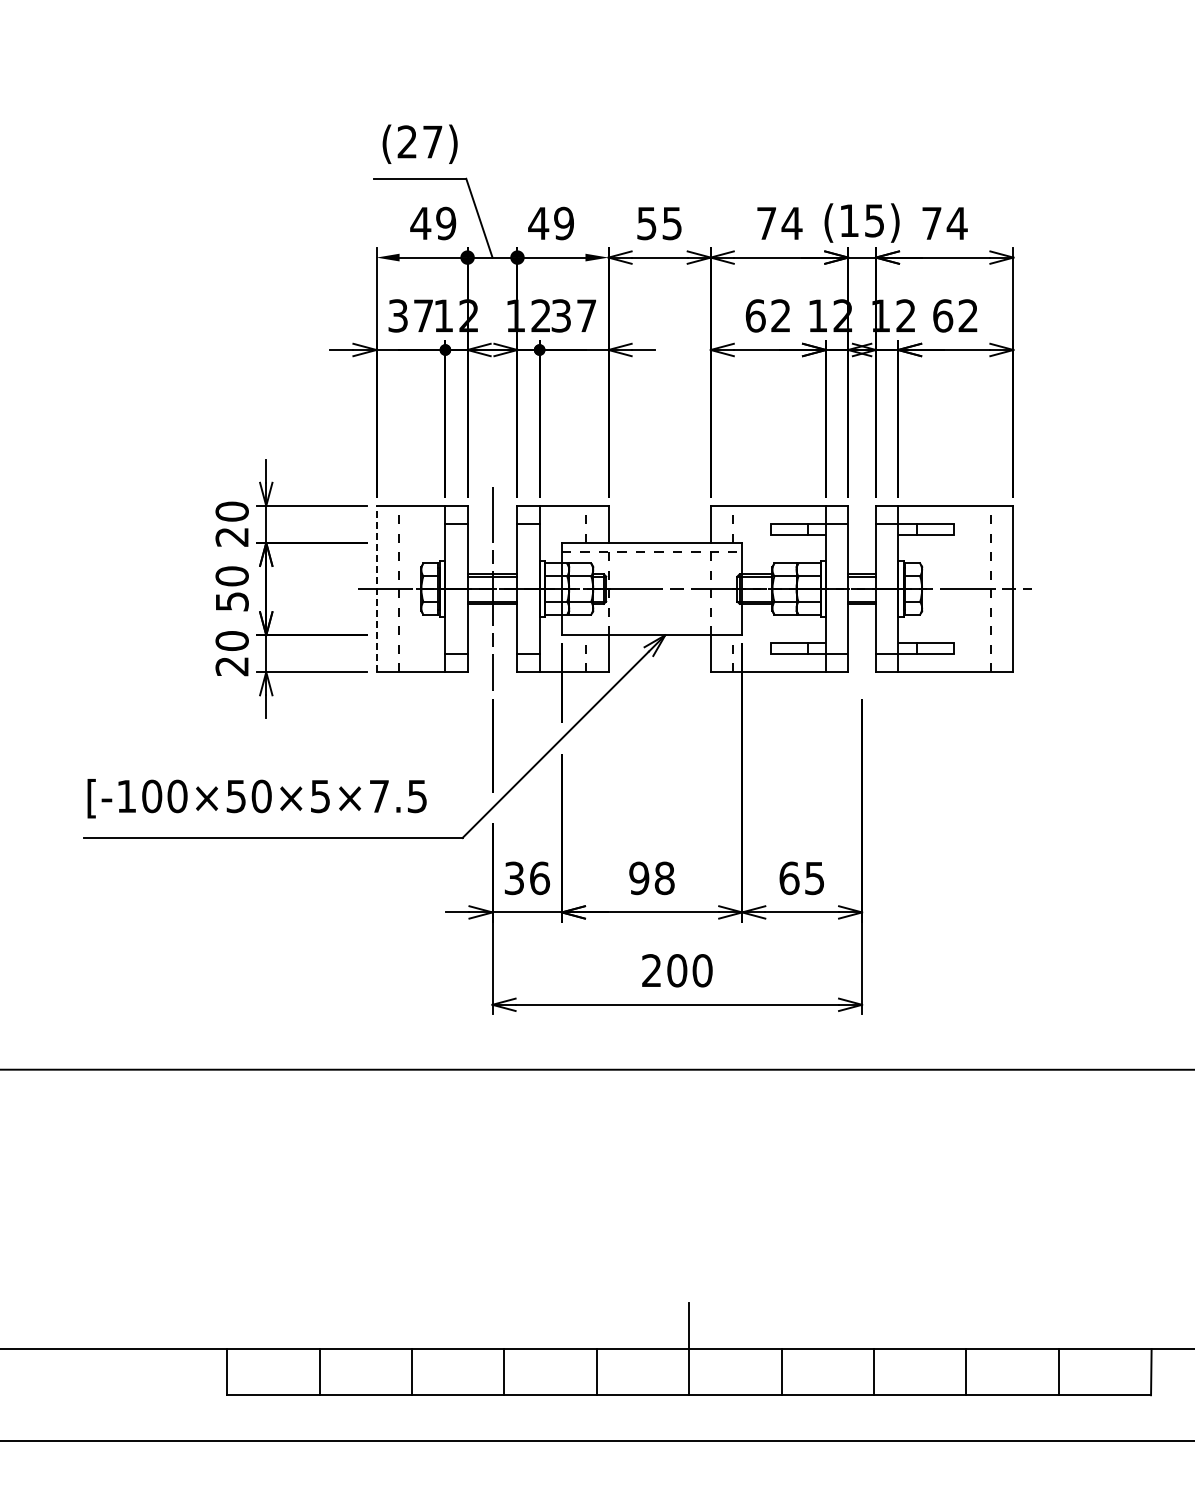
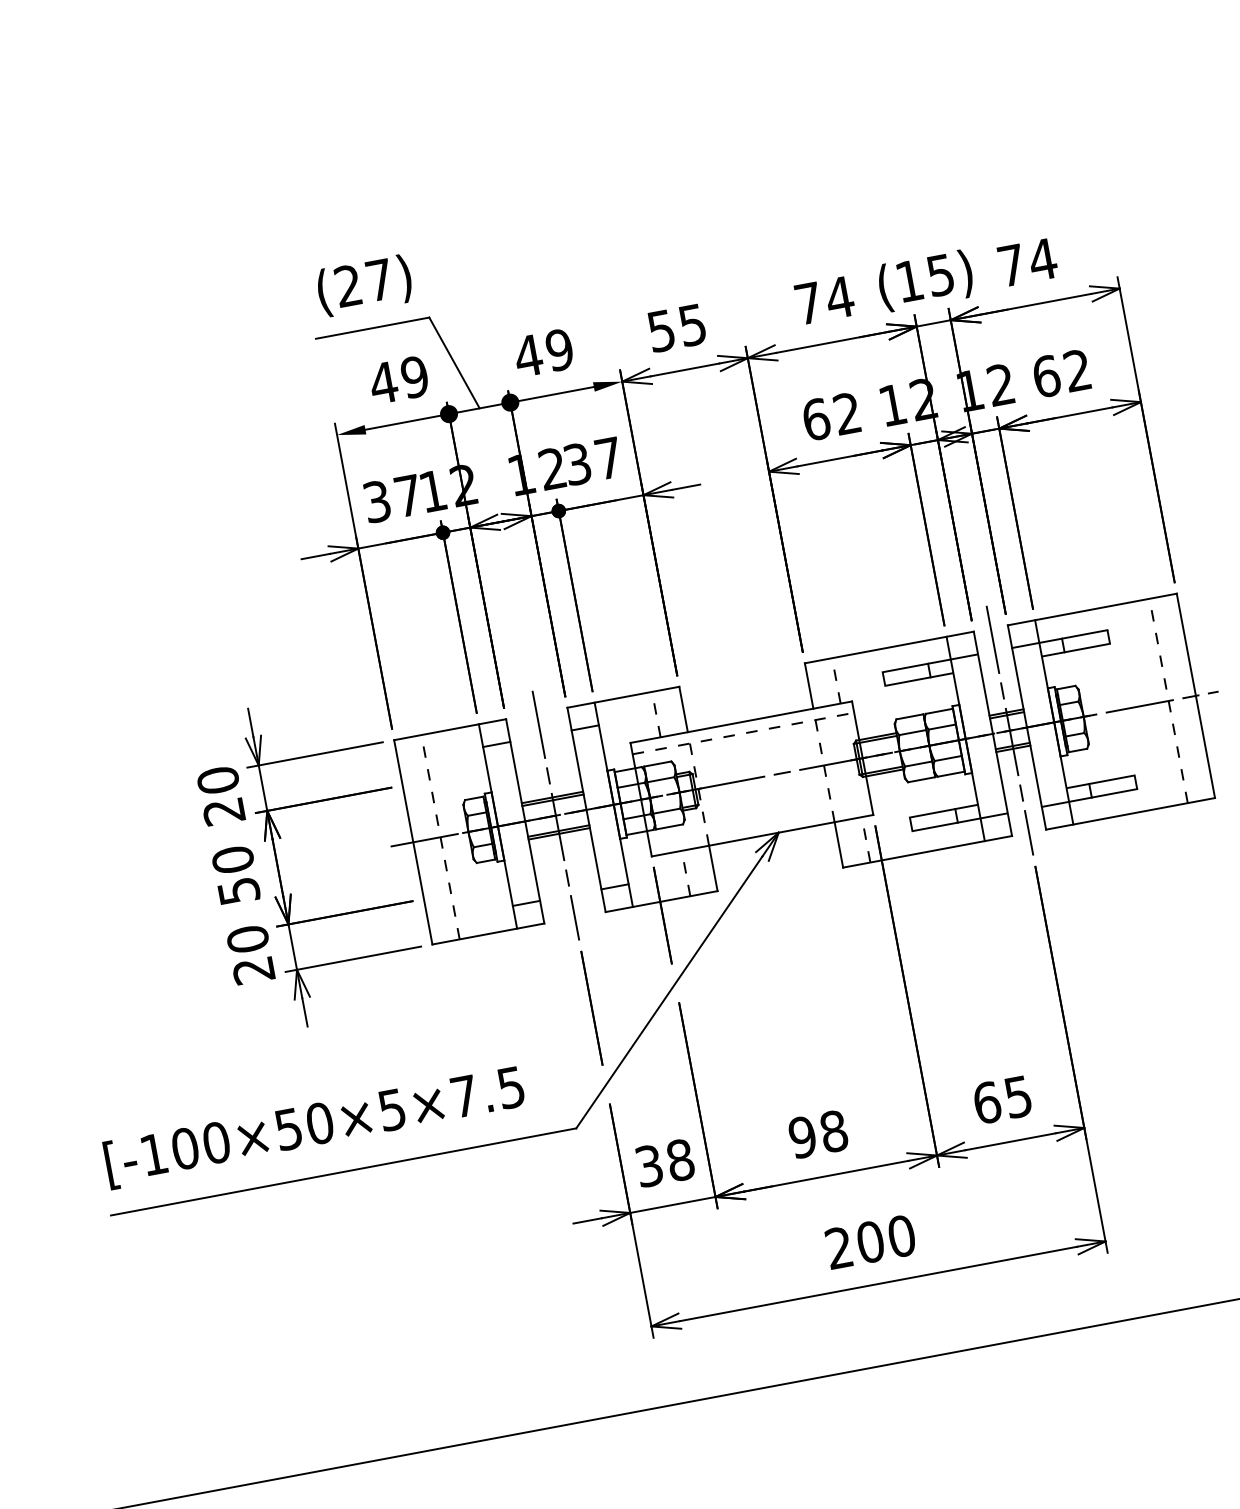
line: (376, 588) -> (413, 841), dashed -> solid
line: (862, 588) -> (1010, 729), added
text: (540, 877) -> (681, 1158), 36 -> 38

